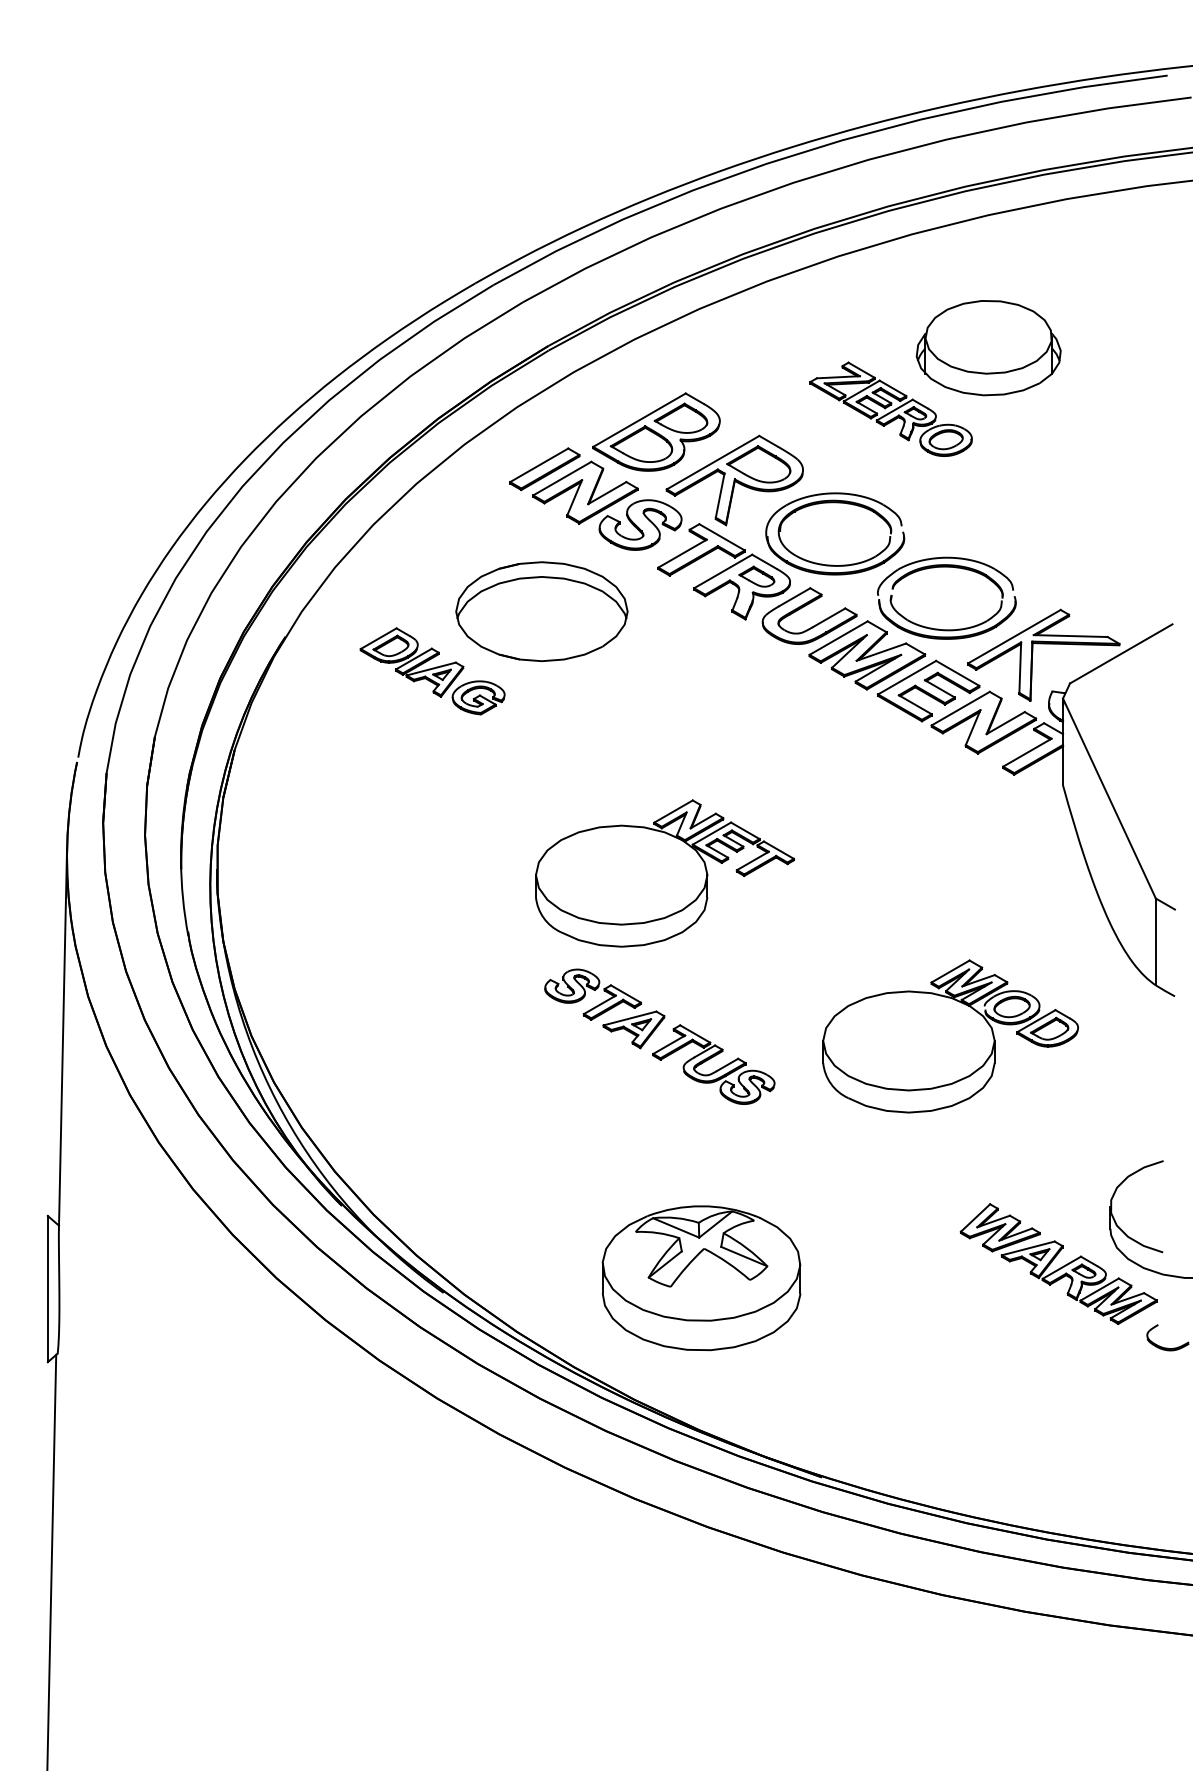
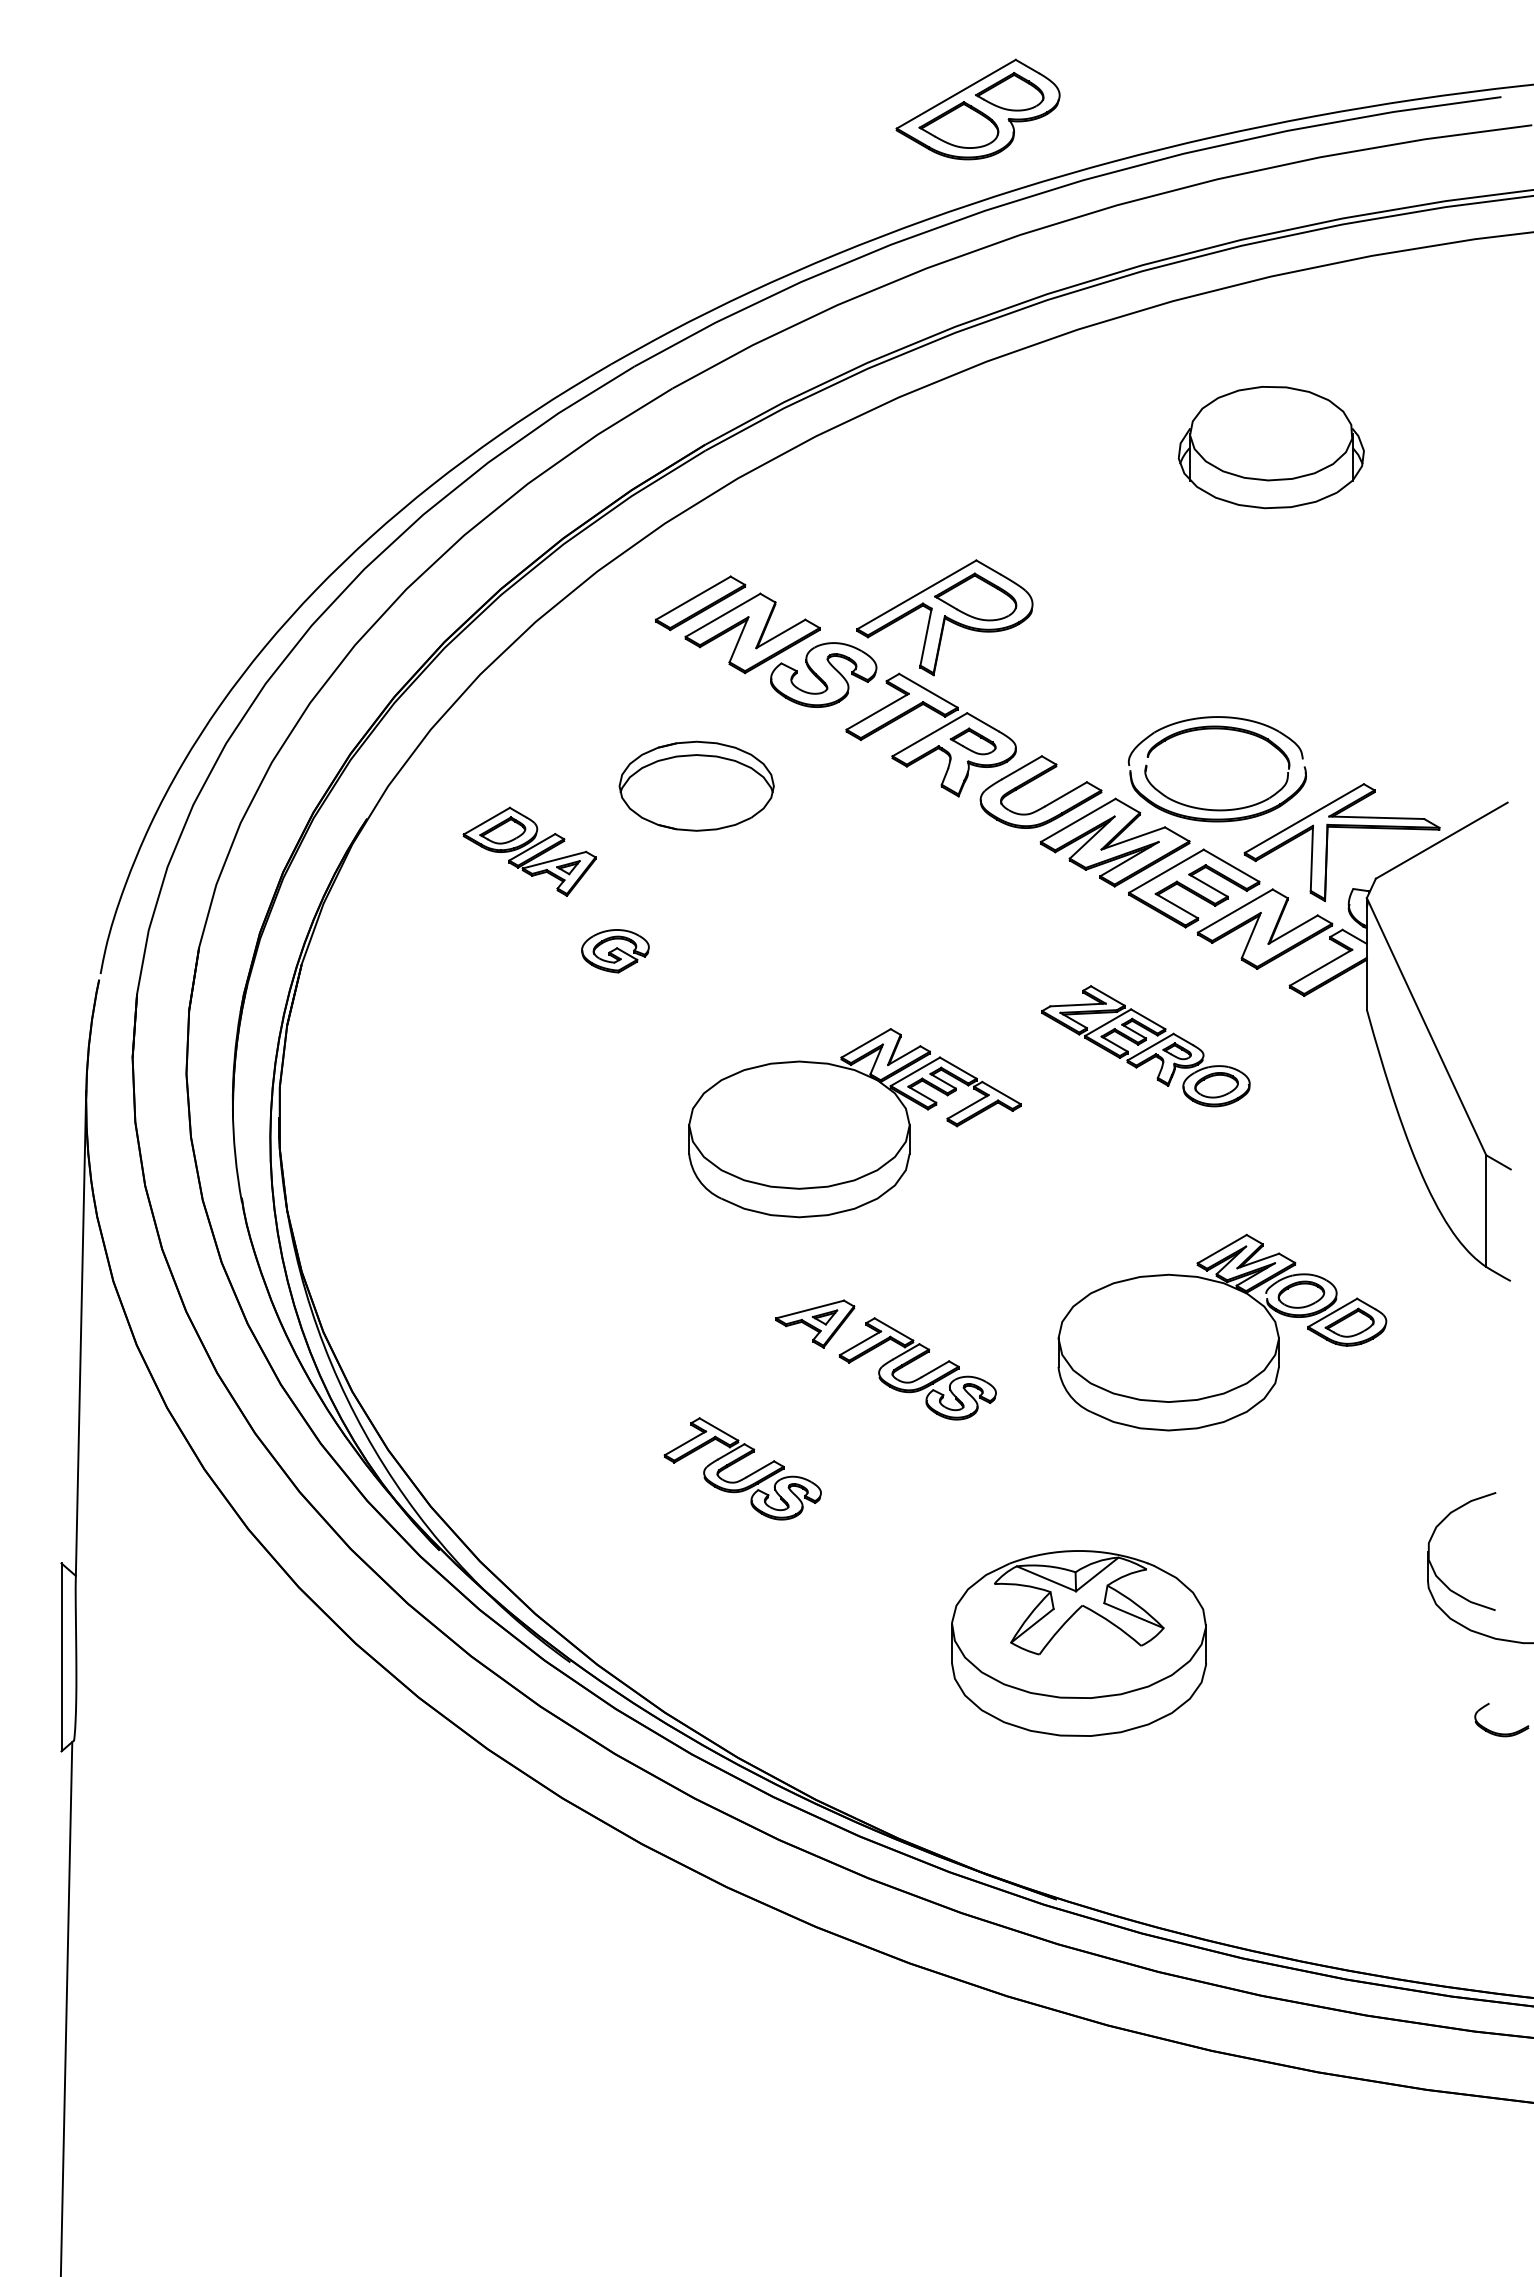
part: (890, 409) -> (1145, 1046), moved
part: (655, 432) -> (977, 109), moved
part: (834, 502) -> (1073, 646), removed
part: (541, 610) -> (696, 785), size x0.7
part: (478, 698) -> (615, 951), moved
part: (593, 994) -> (762, 1278), removed
part: (573, 1137) -> (737, 1462), added
part: (1058, 1264) -> (1361, 1625), removed
part: (701, 1278) -> (1078, 1643), moved

